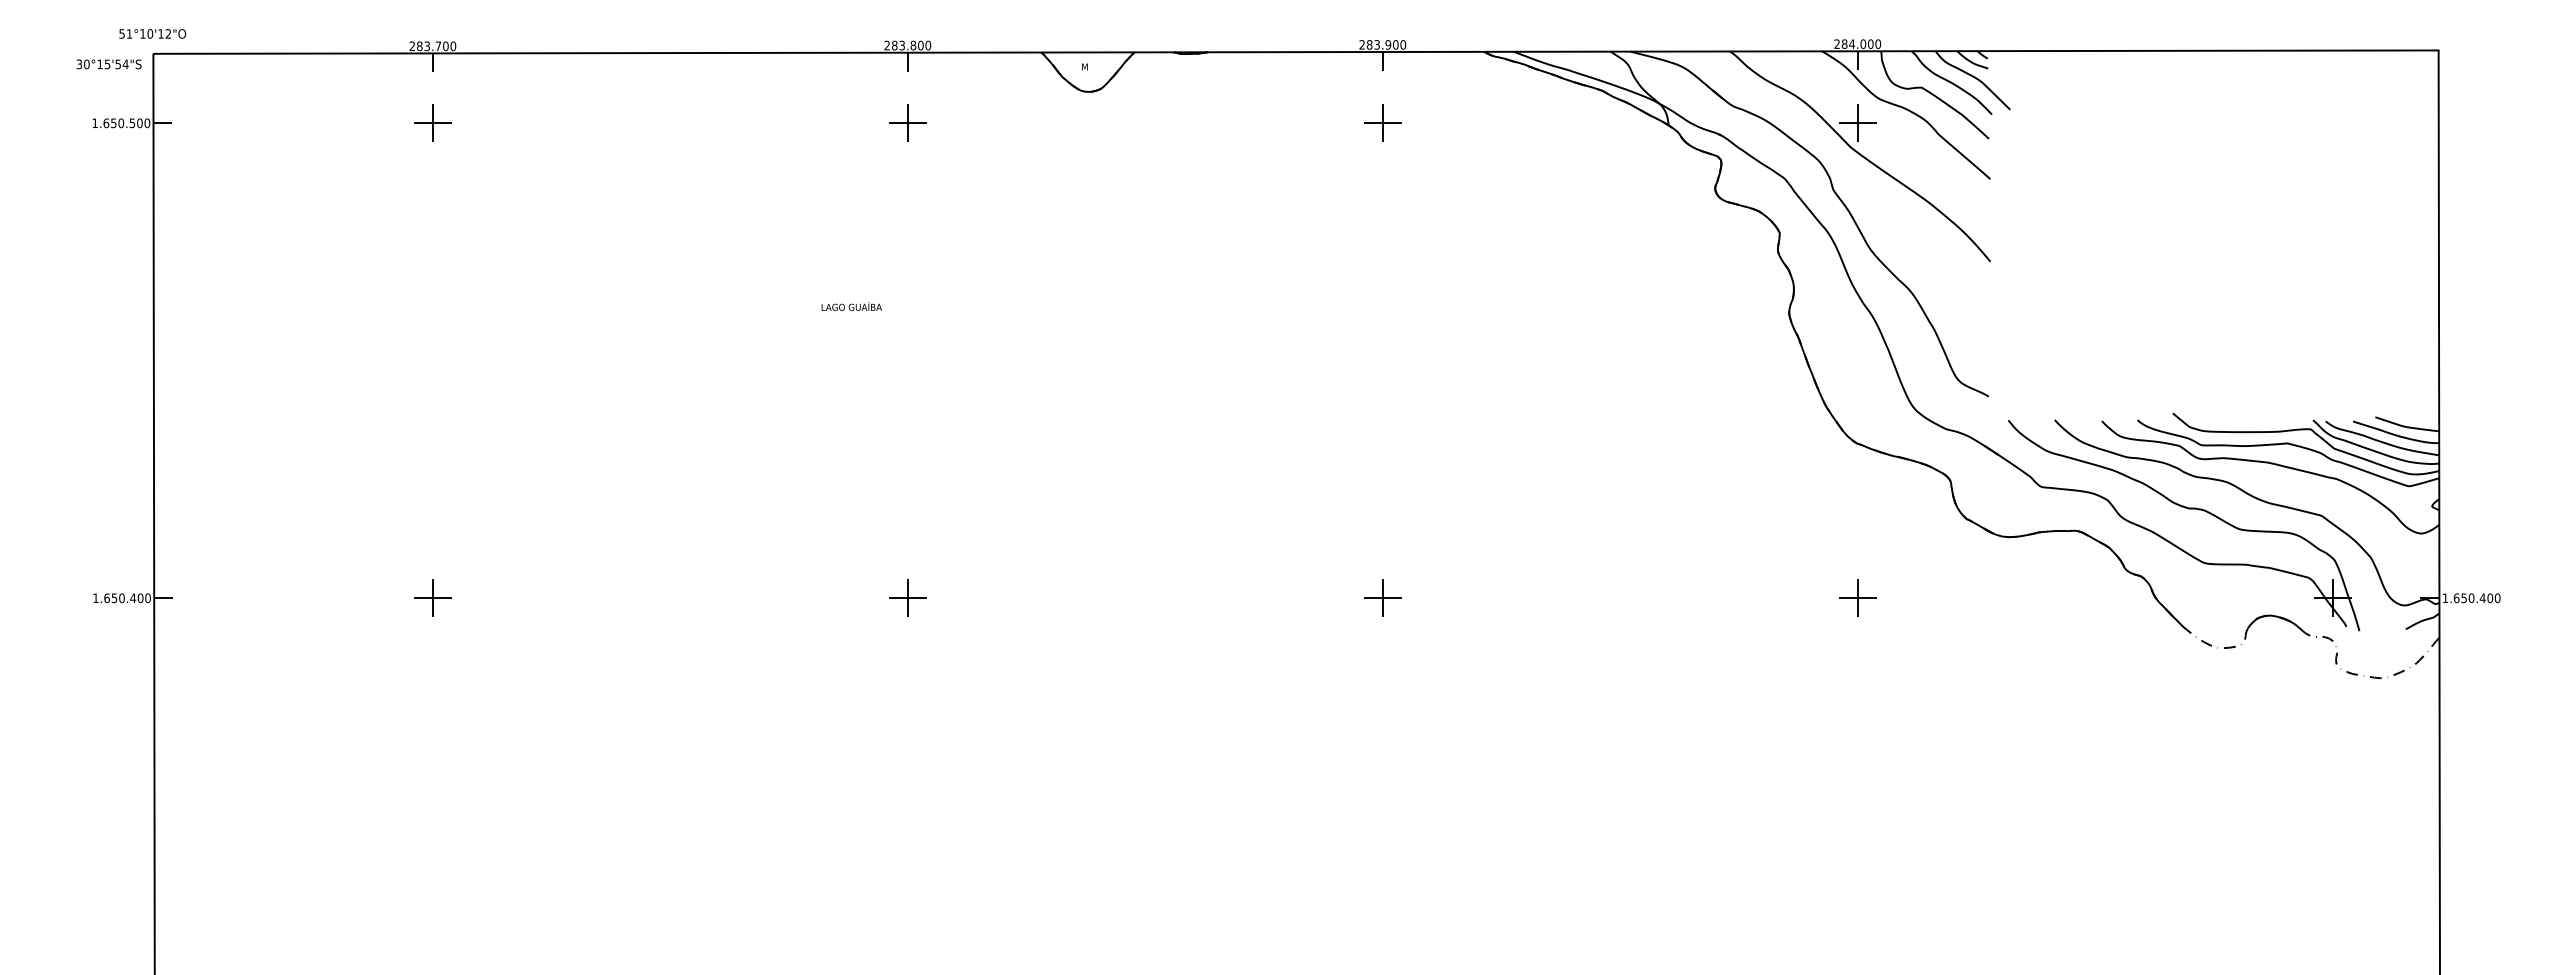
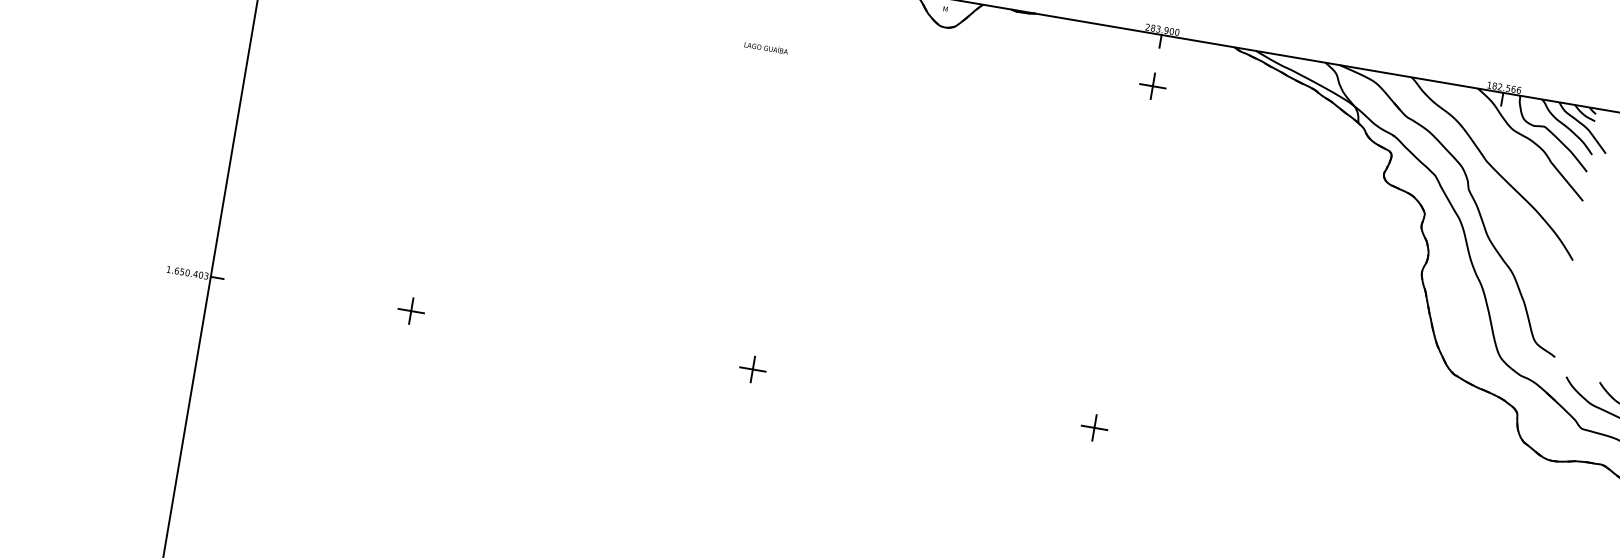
text: (1857, 43) -> (1504, 87), 284.000 -> 182.566
part: (907, 122) -> (811, 27), removed
part: (1857, 122) -> (1494, 144), removed
text: (851, 306) -> (766, 47), moved
text: (147, 597) -> (206, 275), 1.650.400 -> 1.650.403
part: (1857, 597) -> (1436, 485), removed

